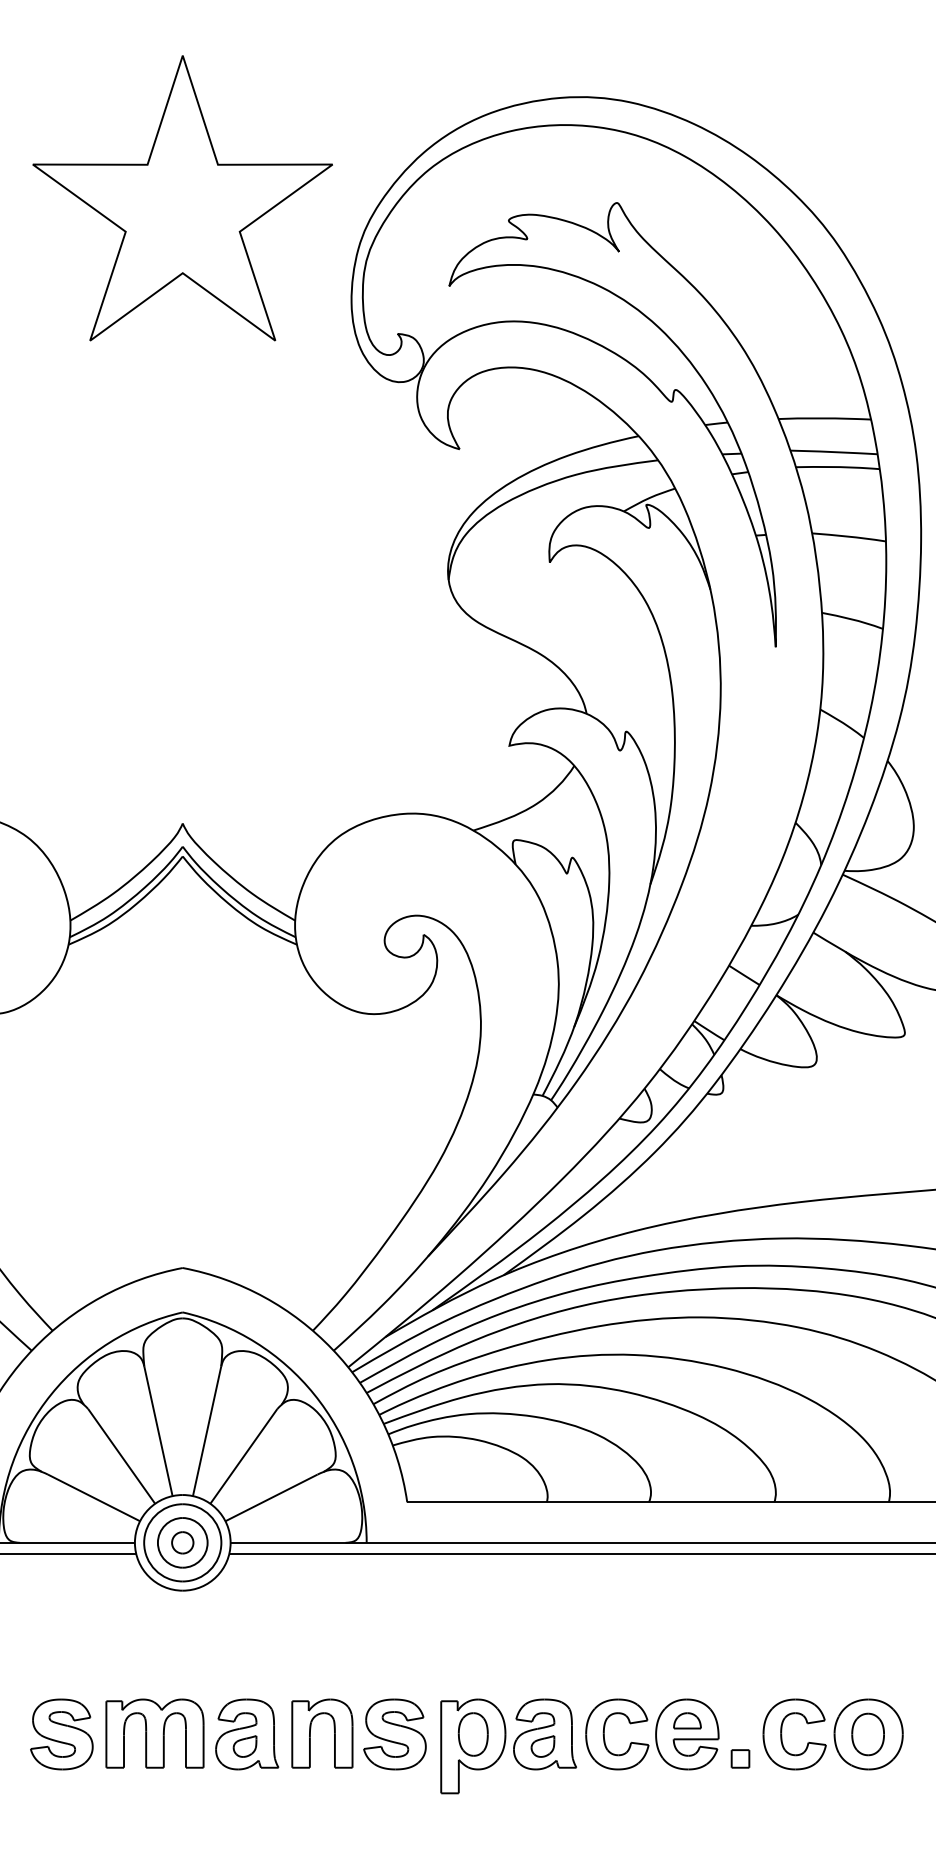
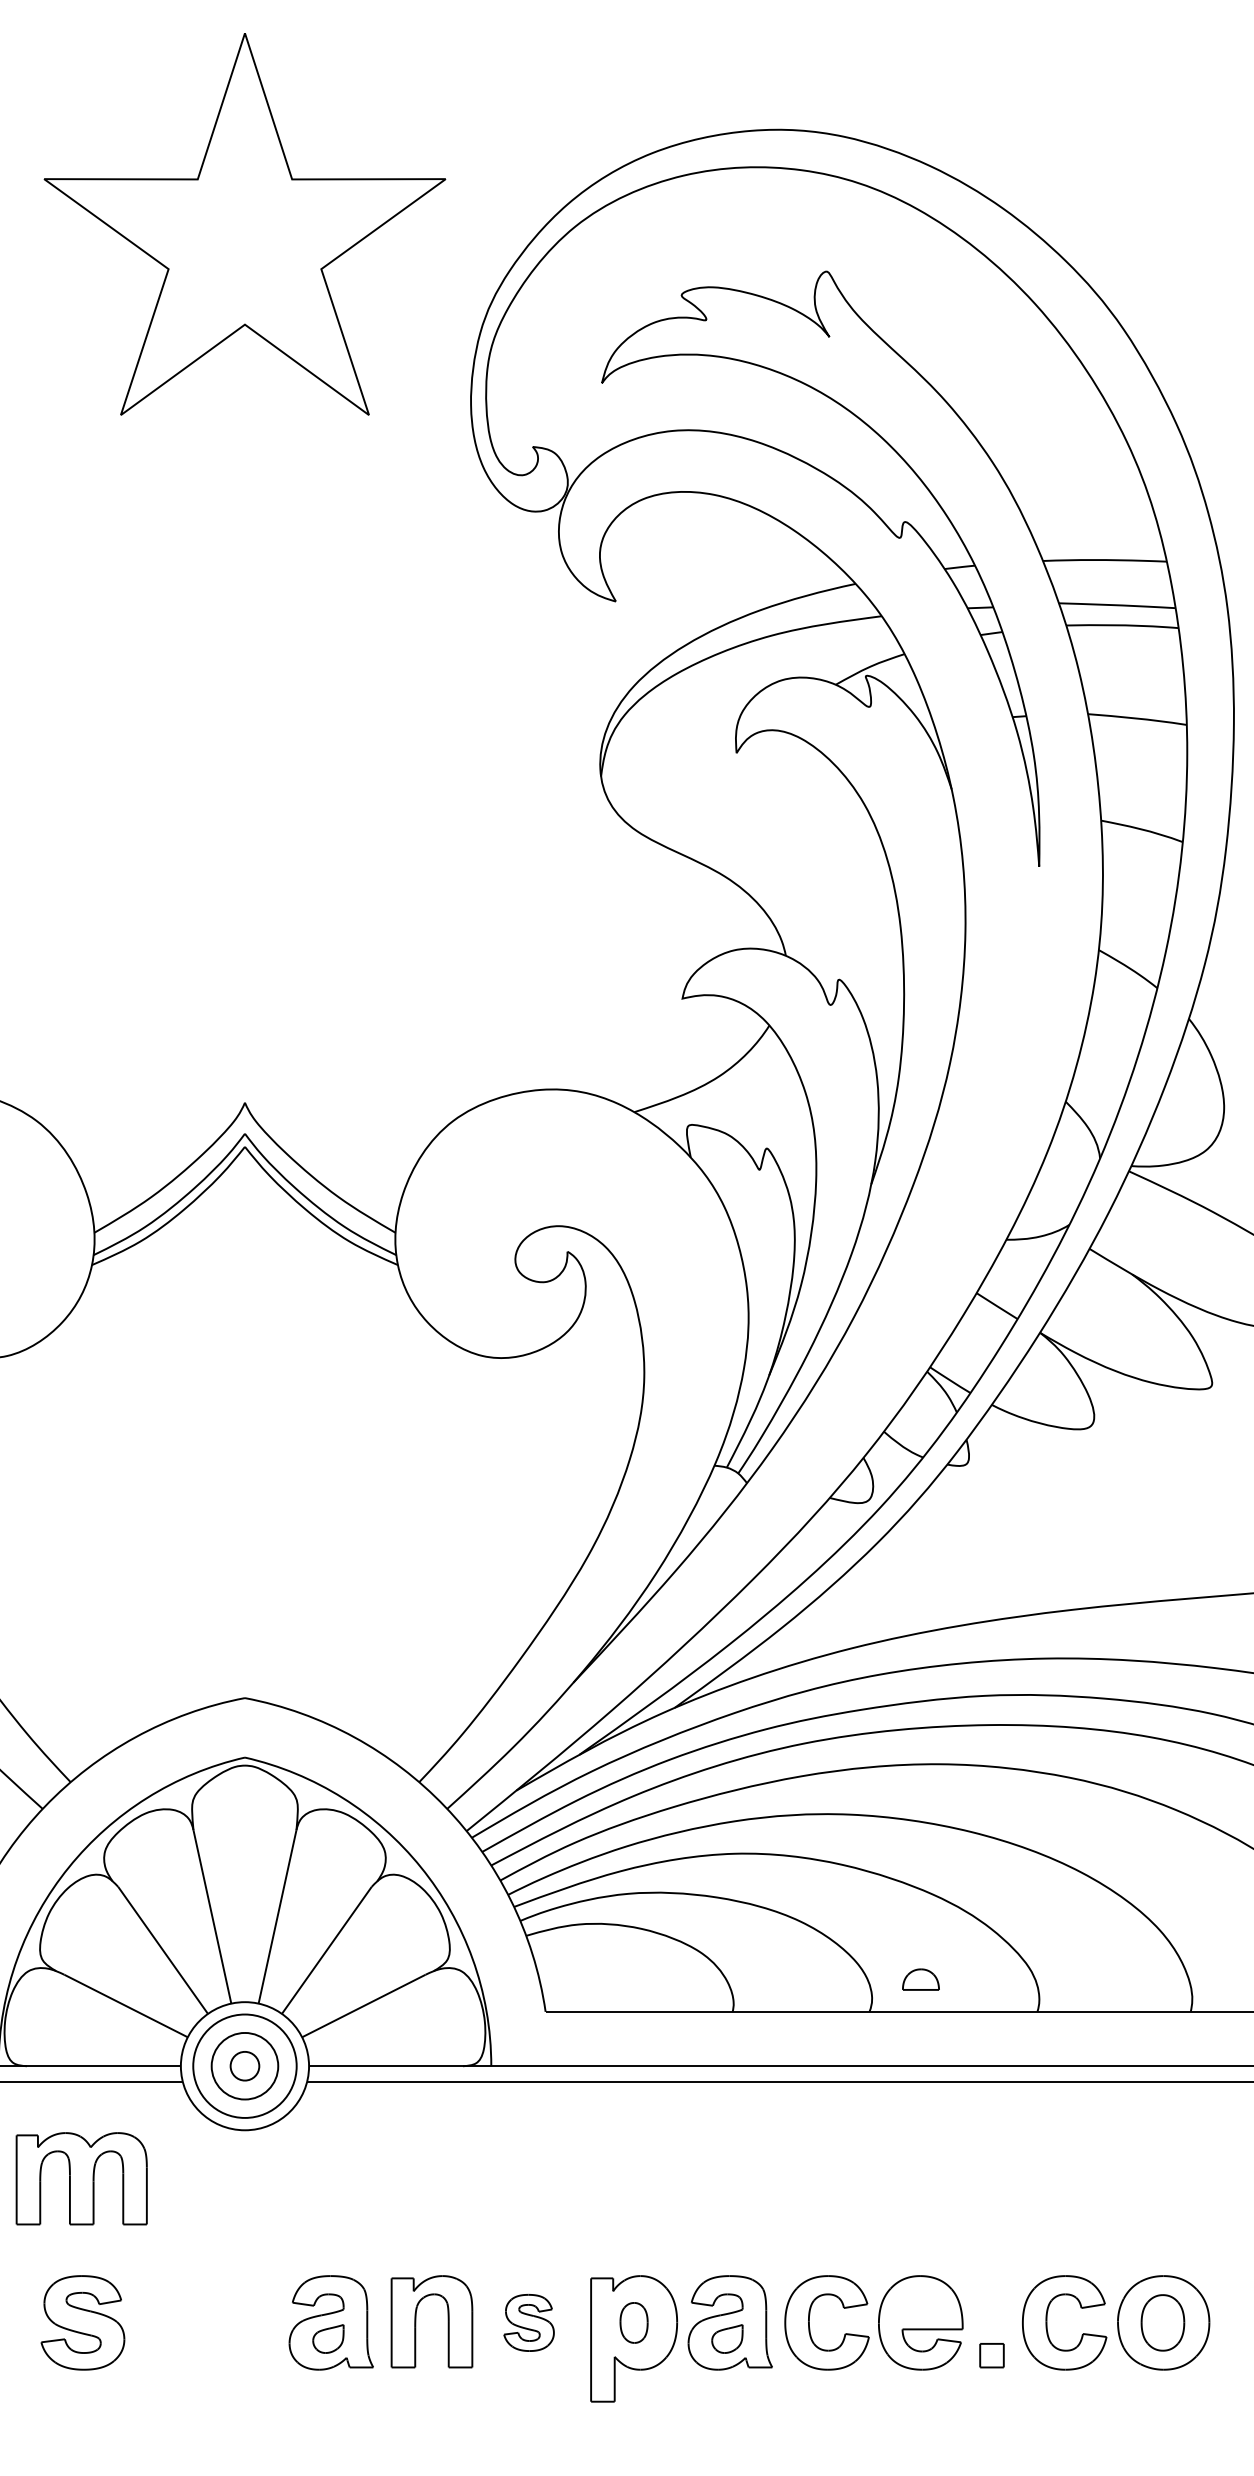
part: (182, 198) -> (244, 224), moved
part: (687, 1720) -> (920, 1979), moved
part: (154, 1733) -> (81, 2178), moved
part: (394, 1734) -> (528, 2322), size x0.6
part: (472, 1734) -> (633, 2322), size x0.7

